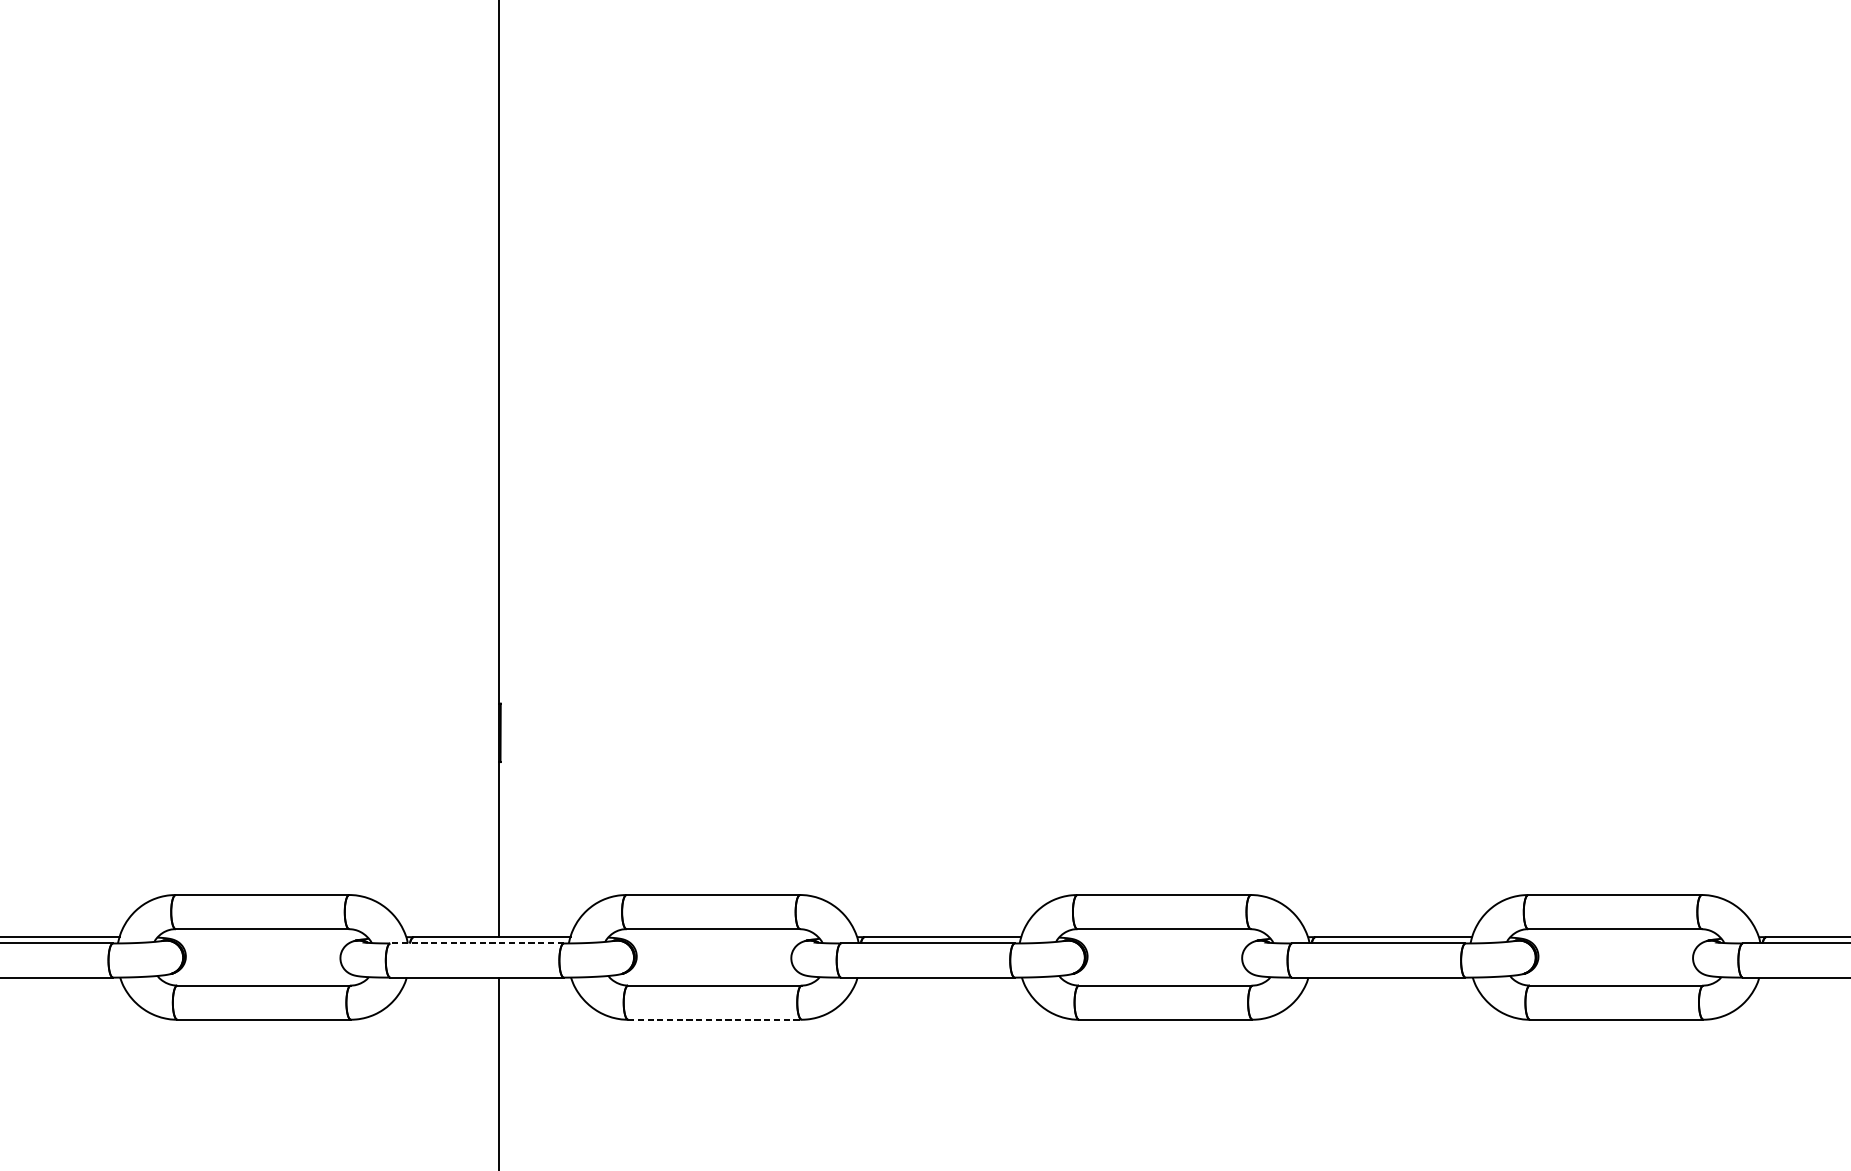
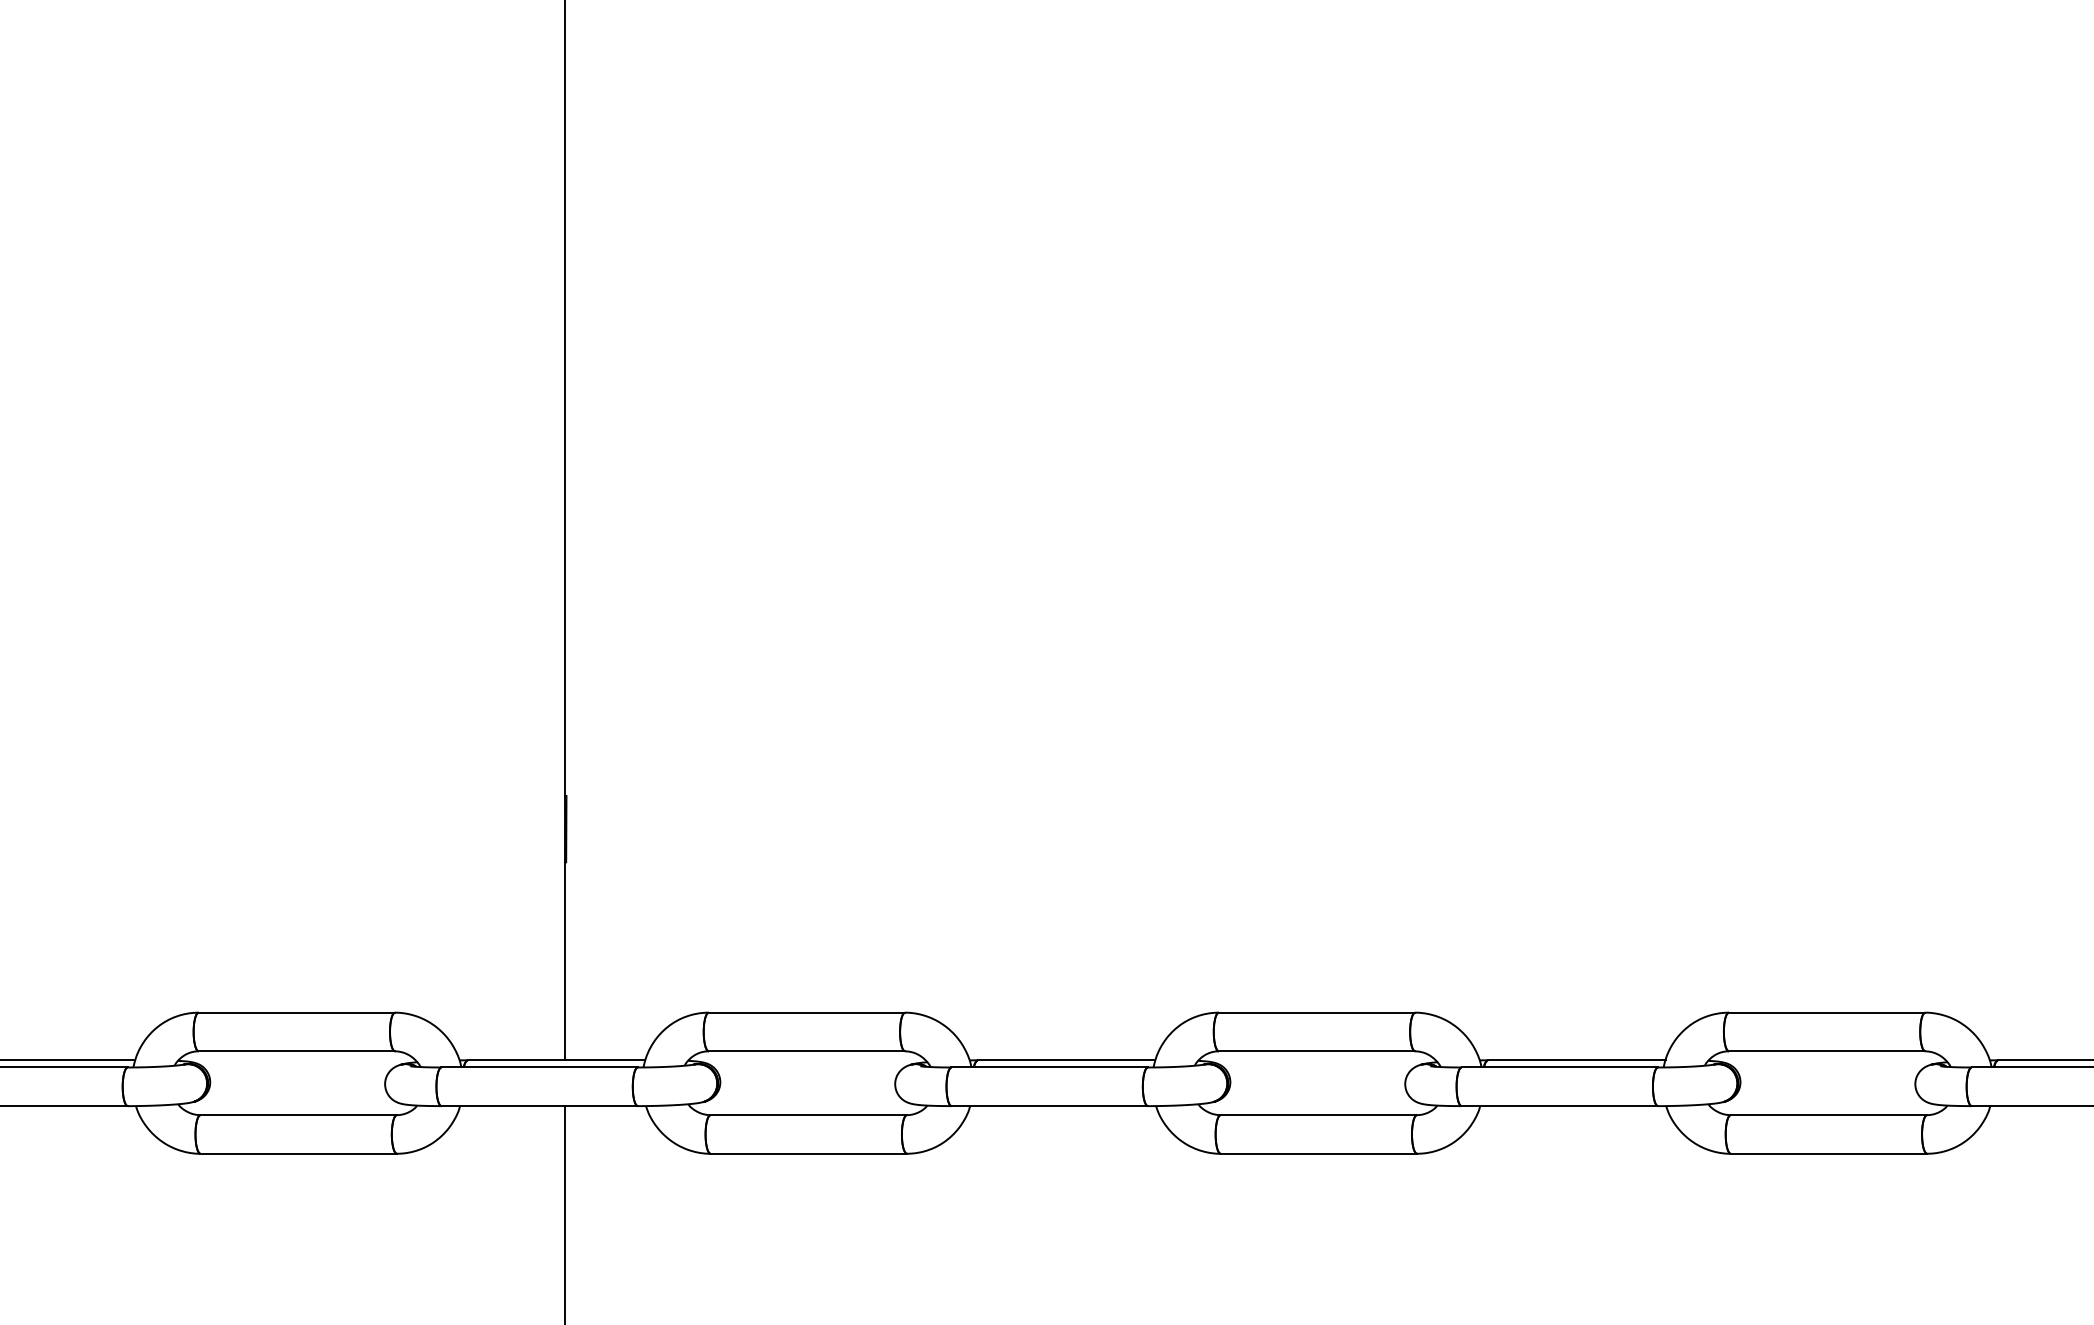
line: (476, 943) -> (539, 1067), dashed -> solid
line: (715, 1019) -> (809, 1153), dashed -> solid

